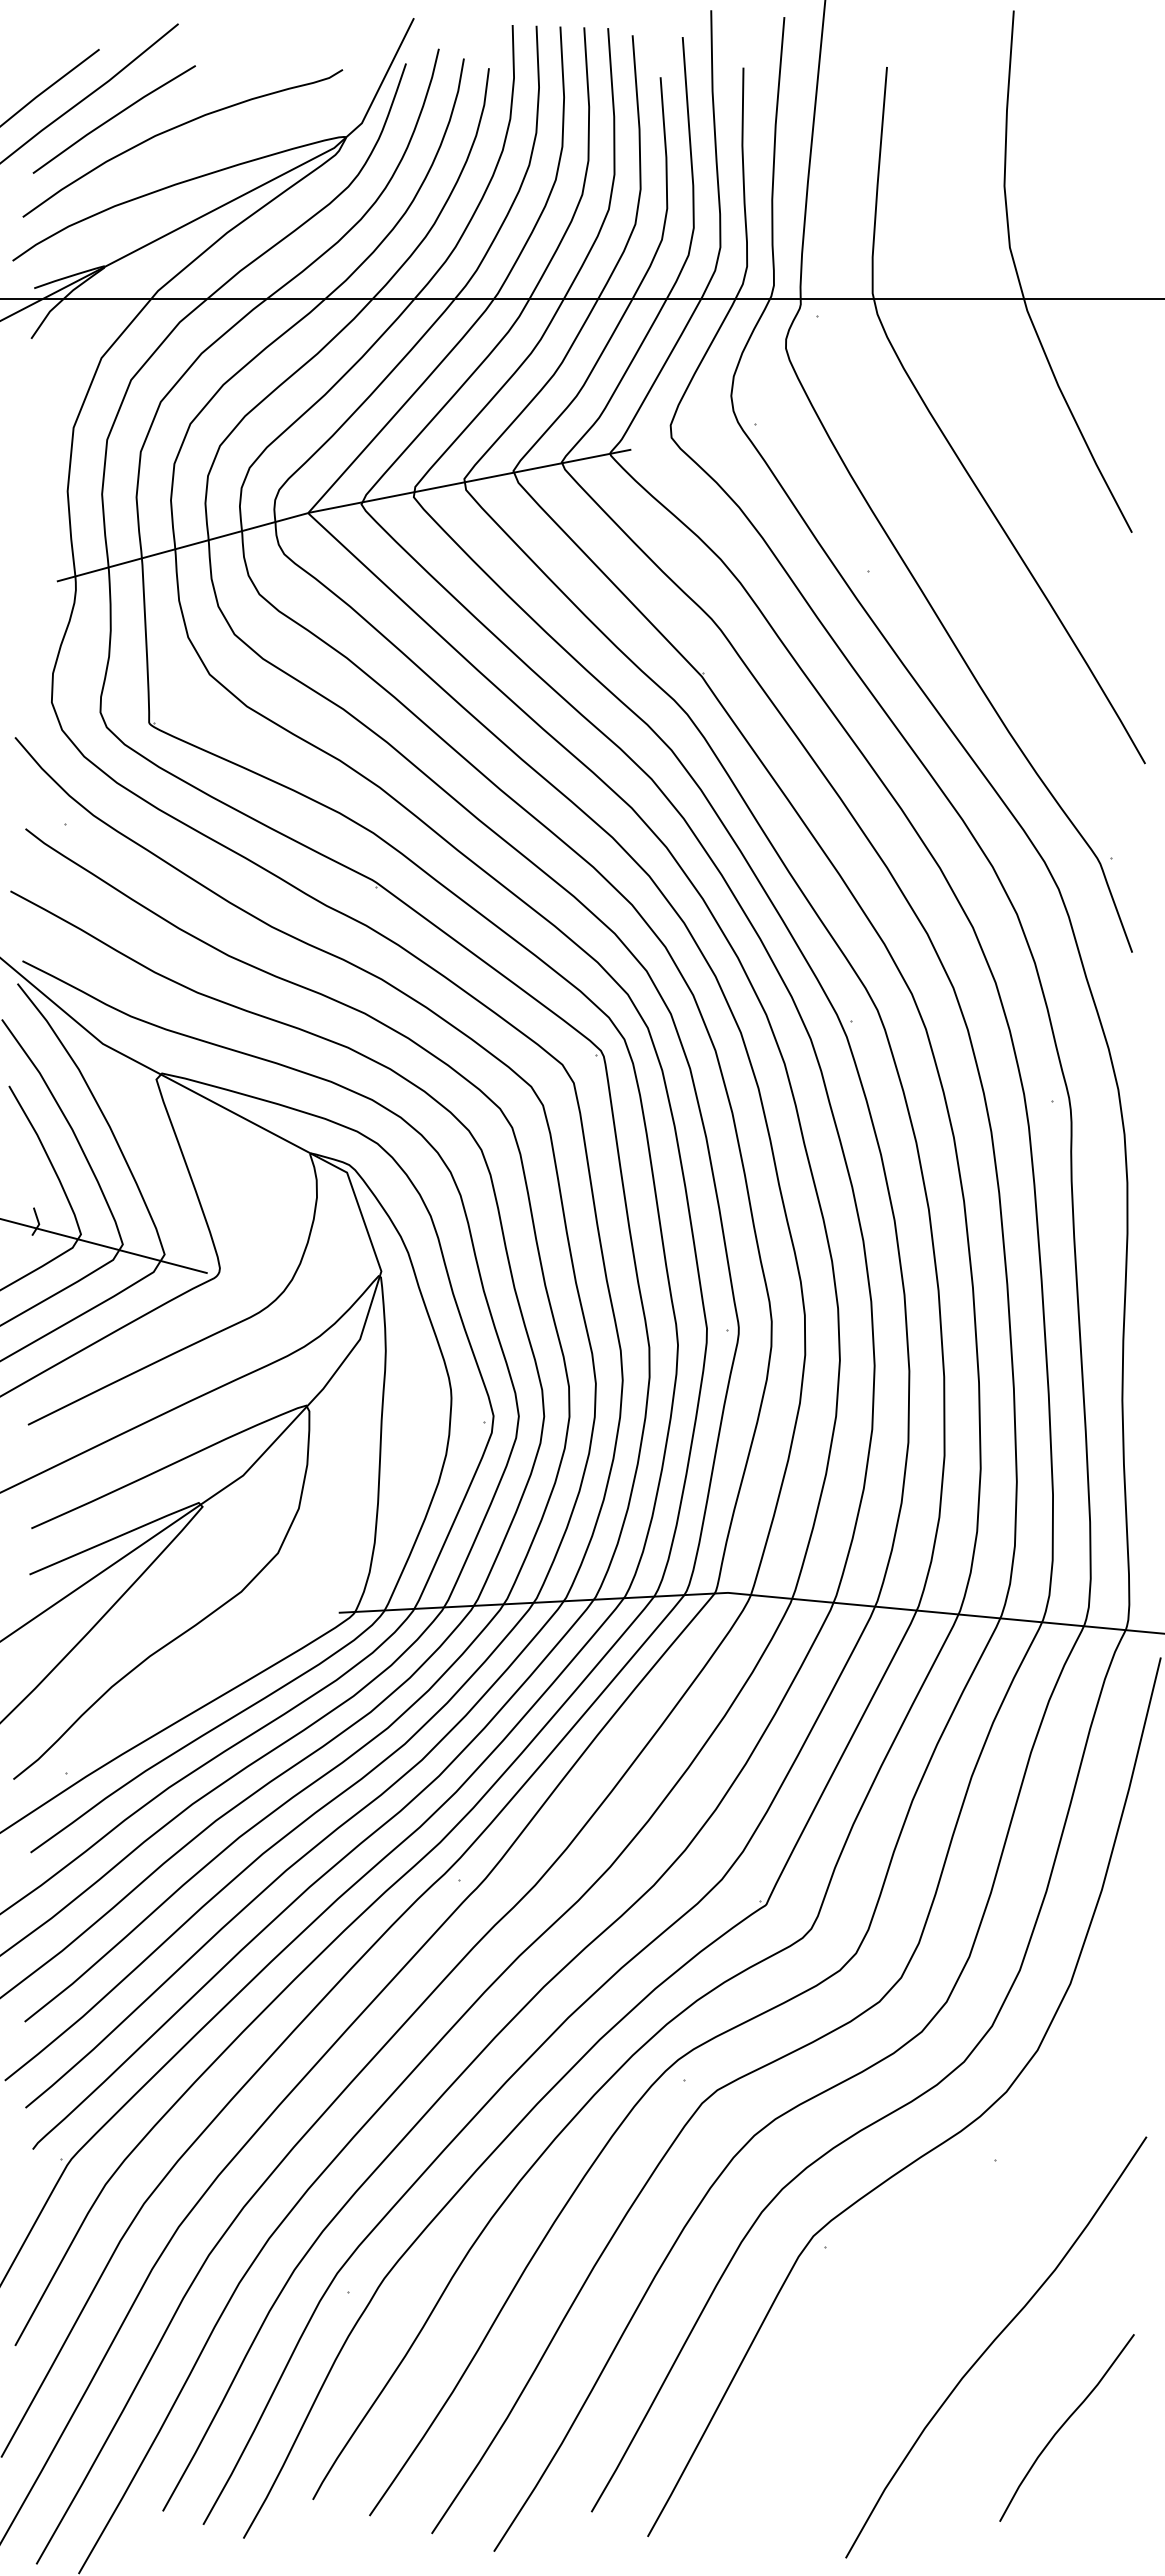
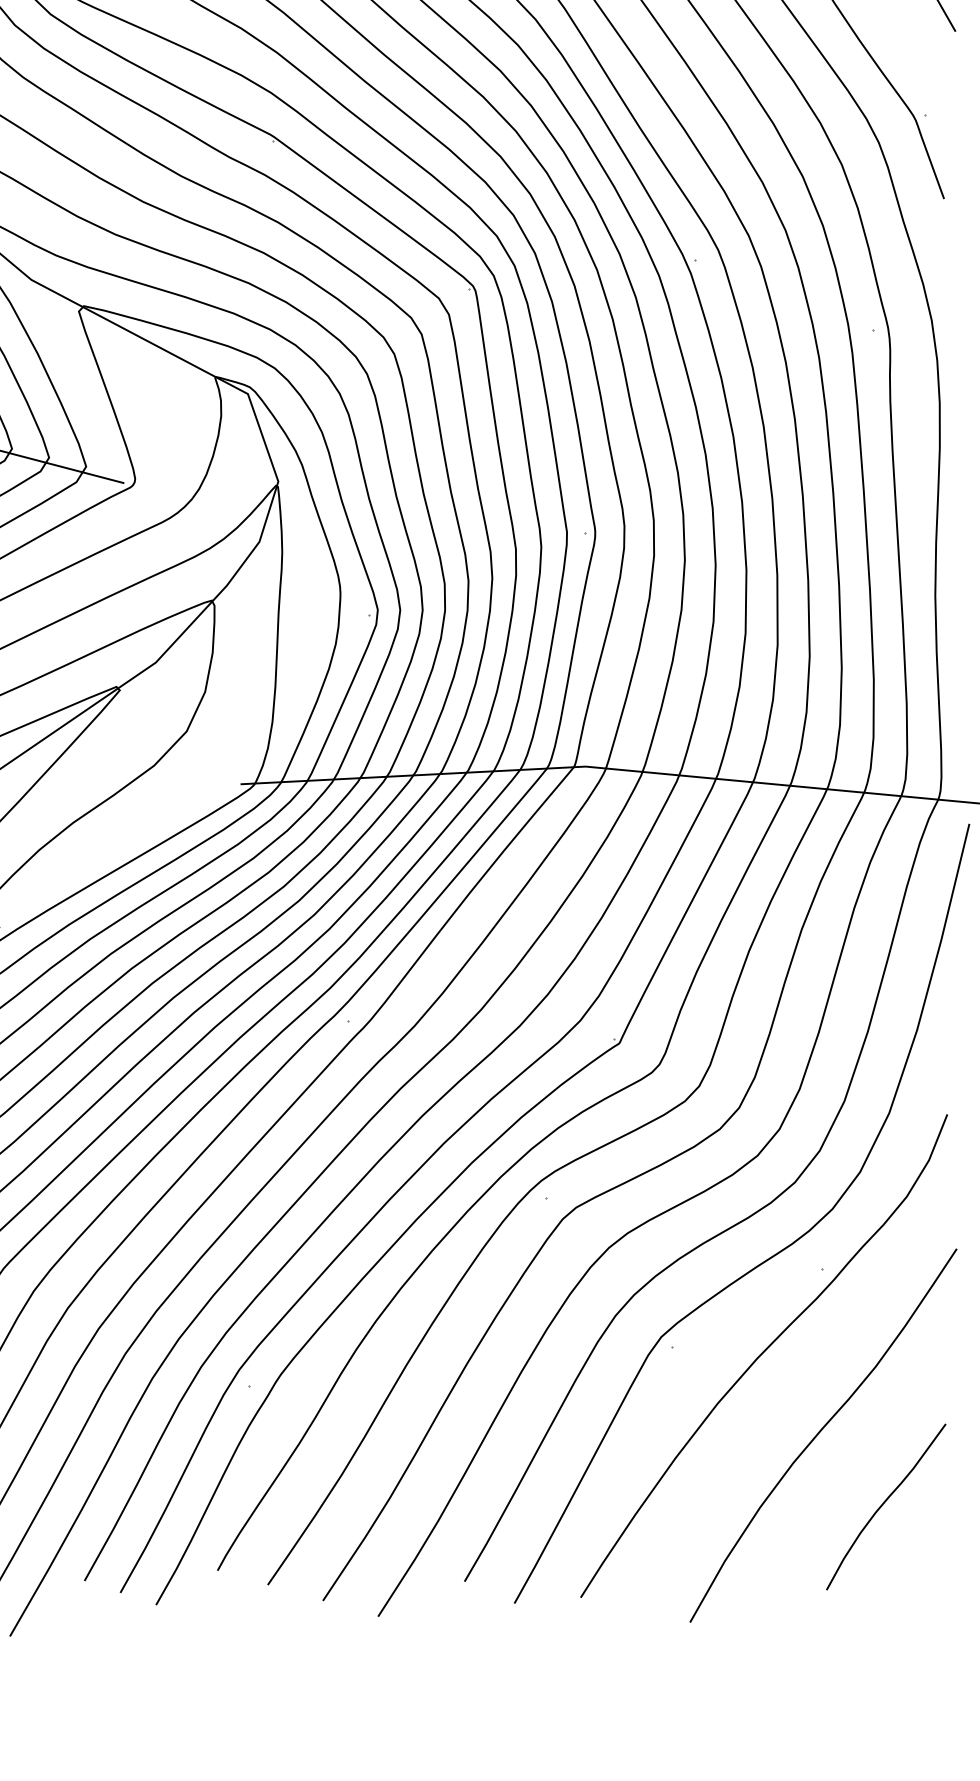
curve: (927, 2255) -> (762, 1354), added

